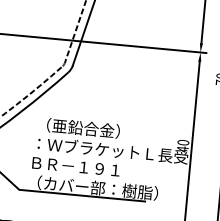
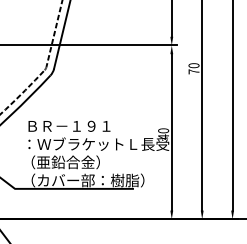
text: (83, 127) -> (69, 125), （亜鉛合金） -> ＢＲ－１９１
text: (75, 166) -> (65, 162), ＢＲ－１９１ -> （亜鉛合金）

